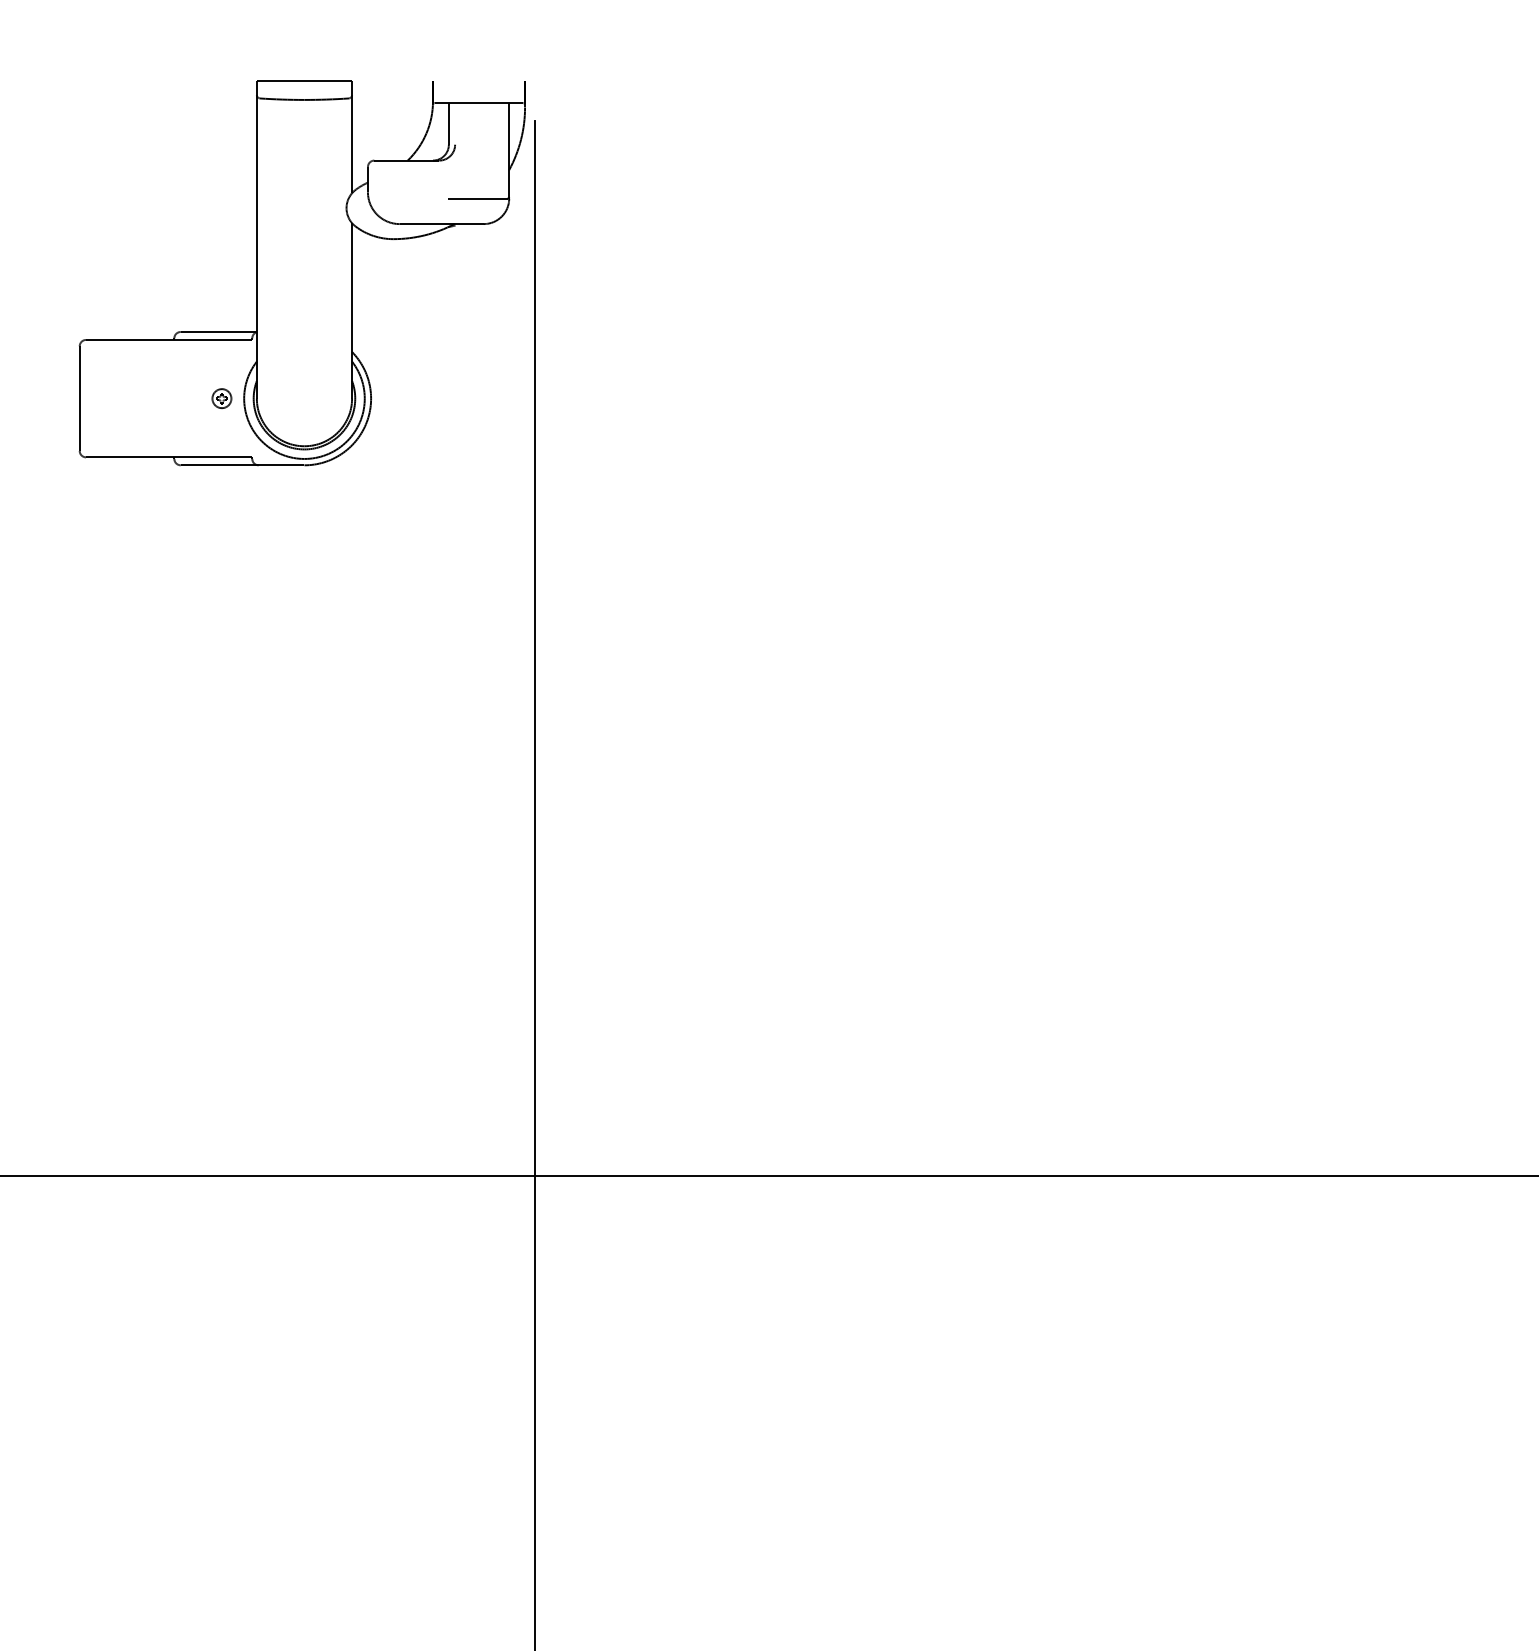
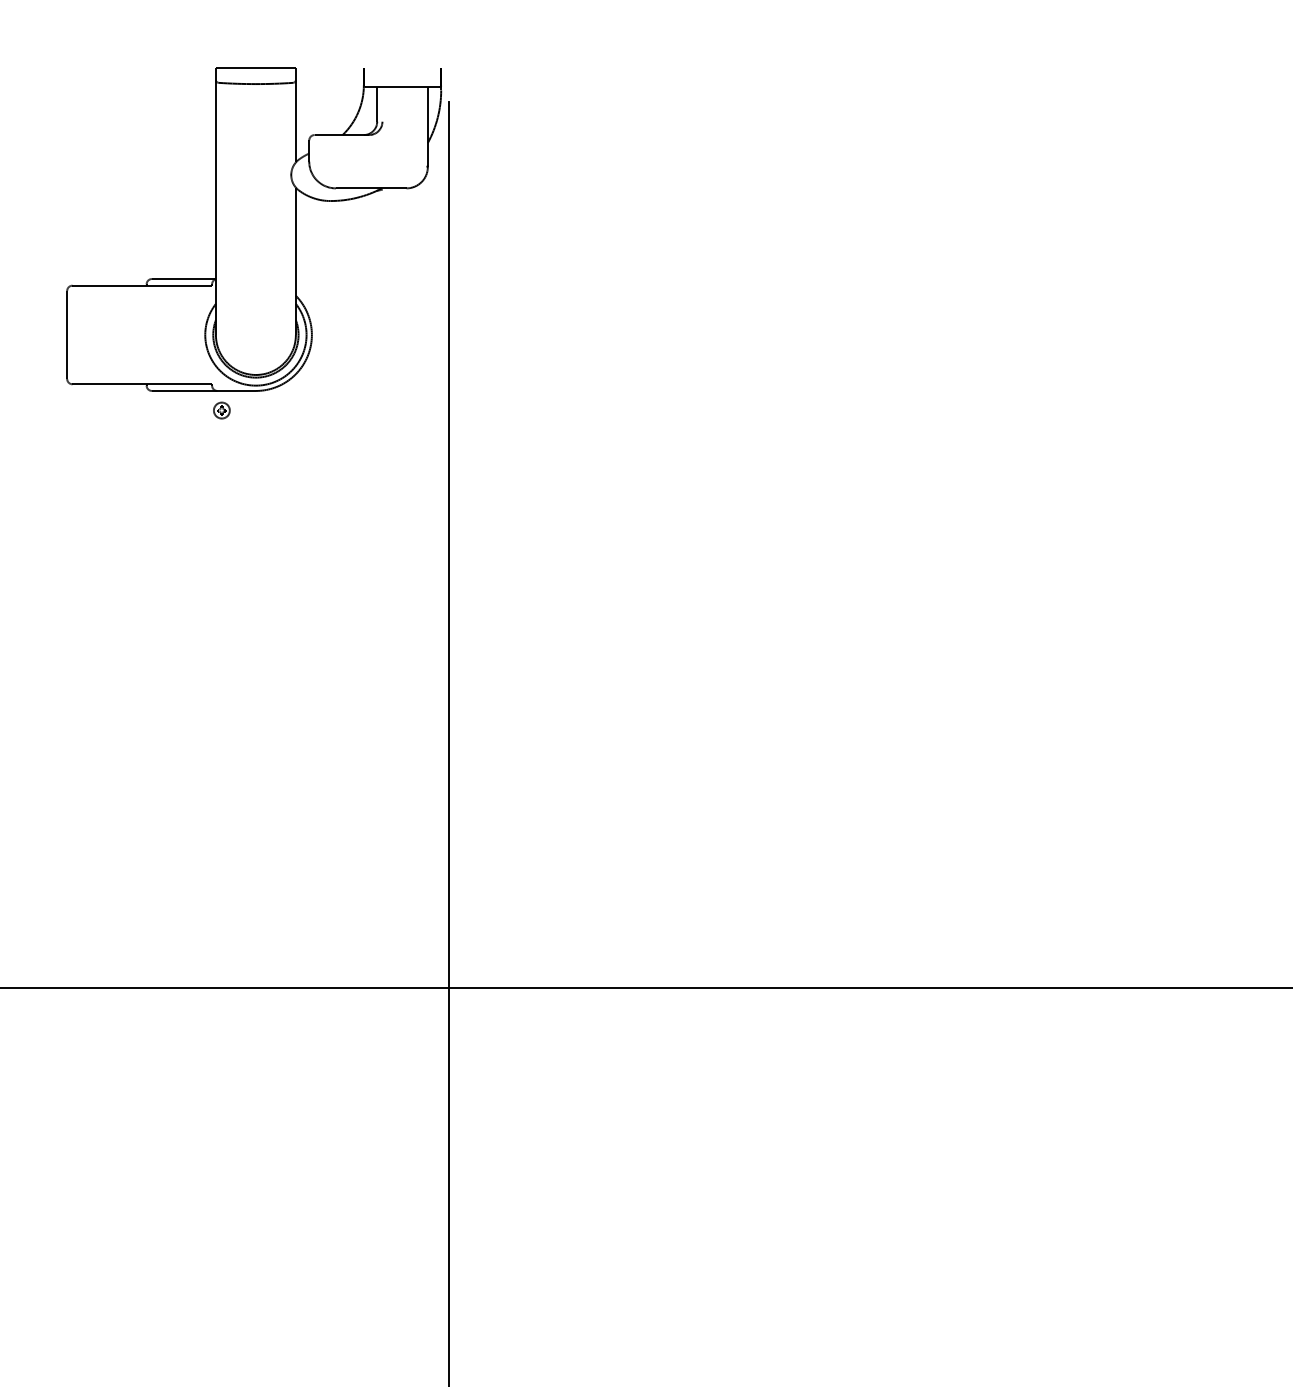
line: (477, 198) -> (401, 166), removed
part: (221, 398) -> (221, 410), moved

